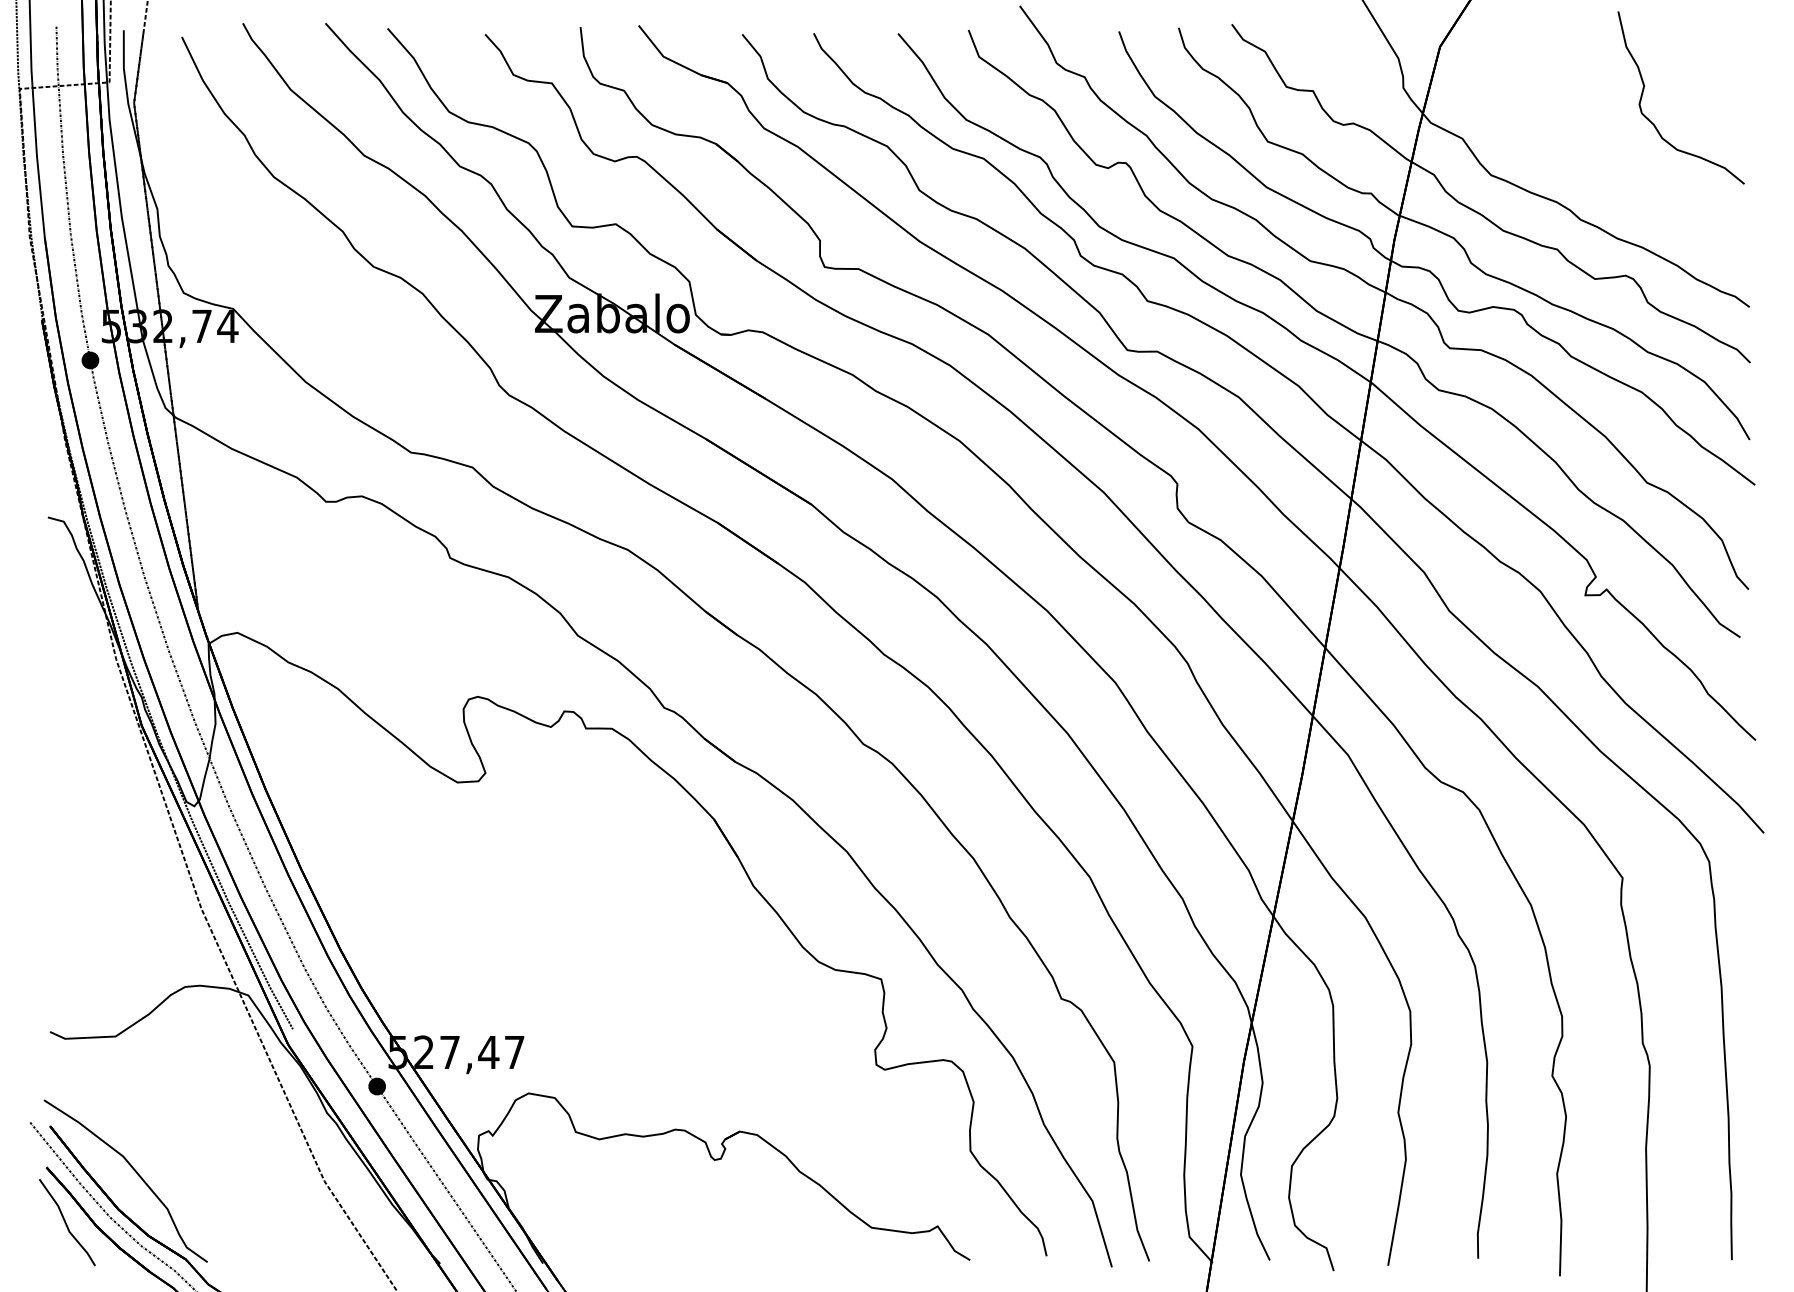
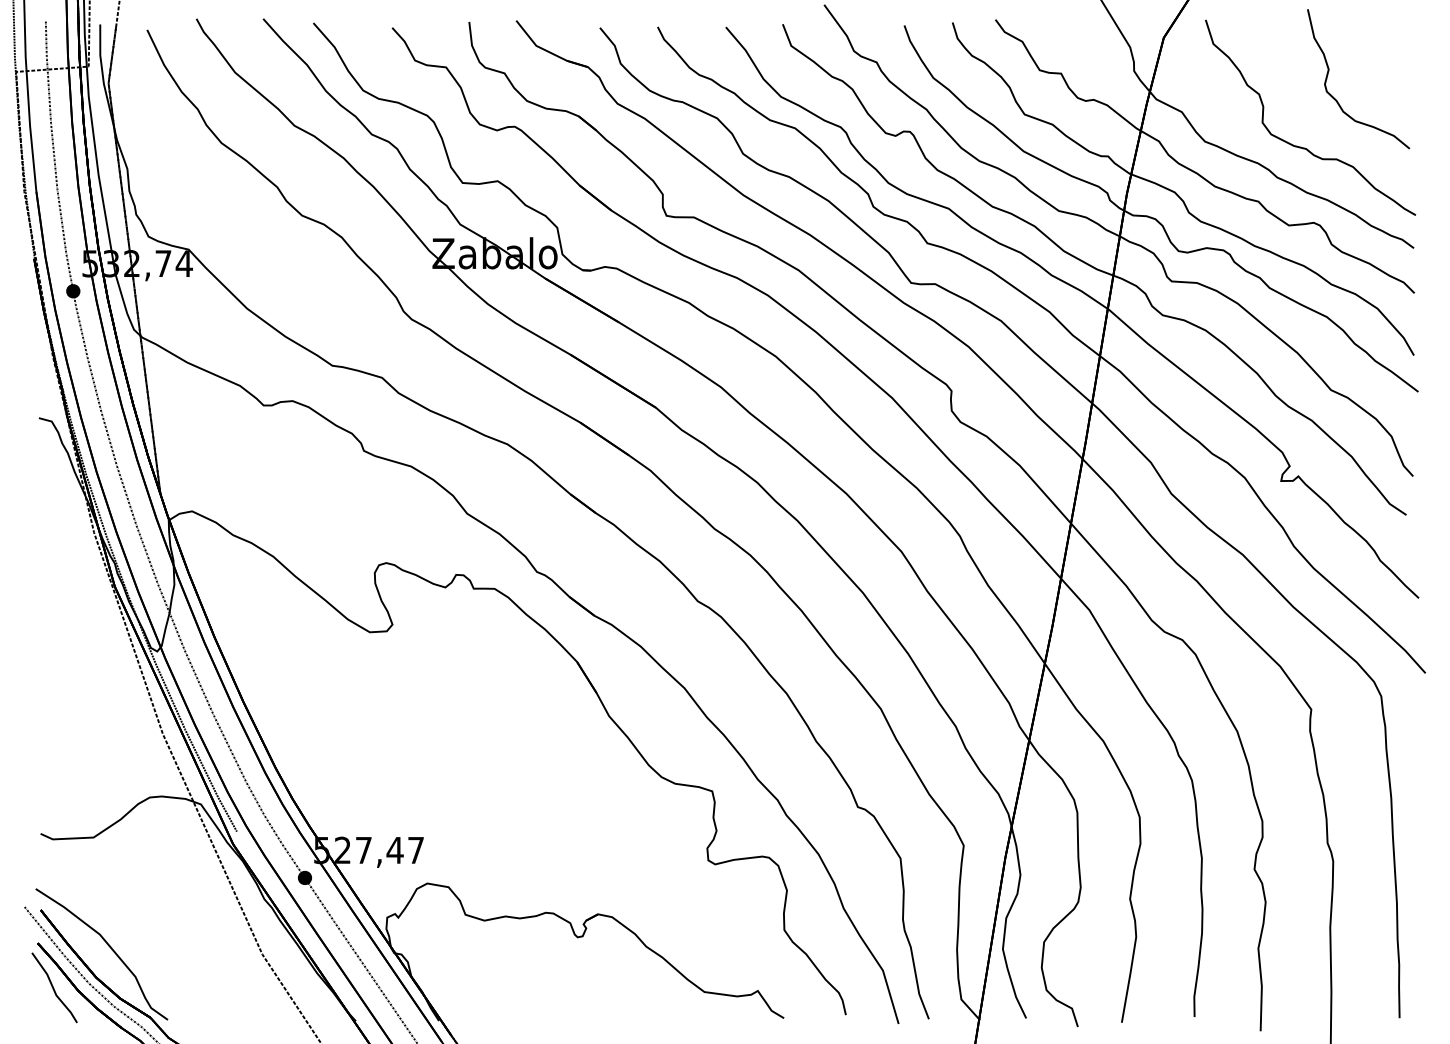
part: (1613, 182) -> (1303, 147), added

